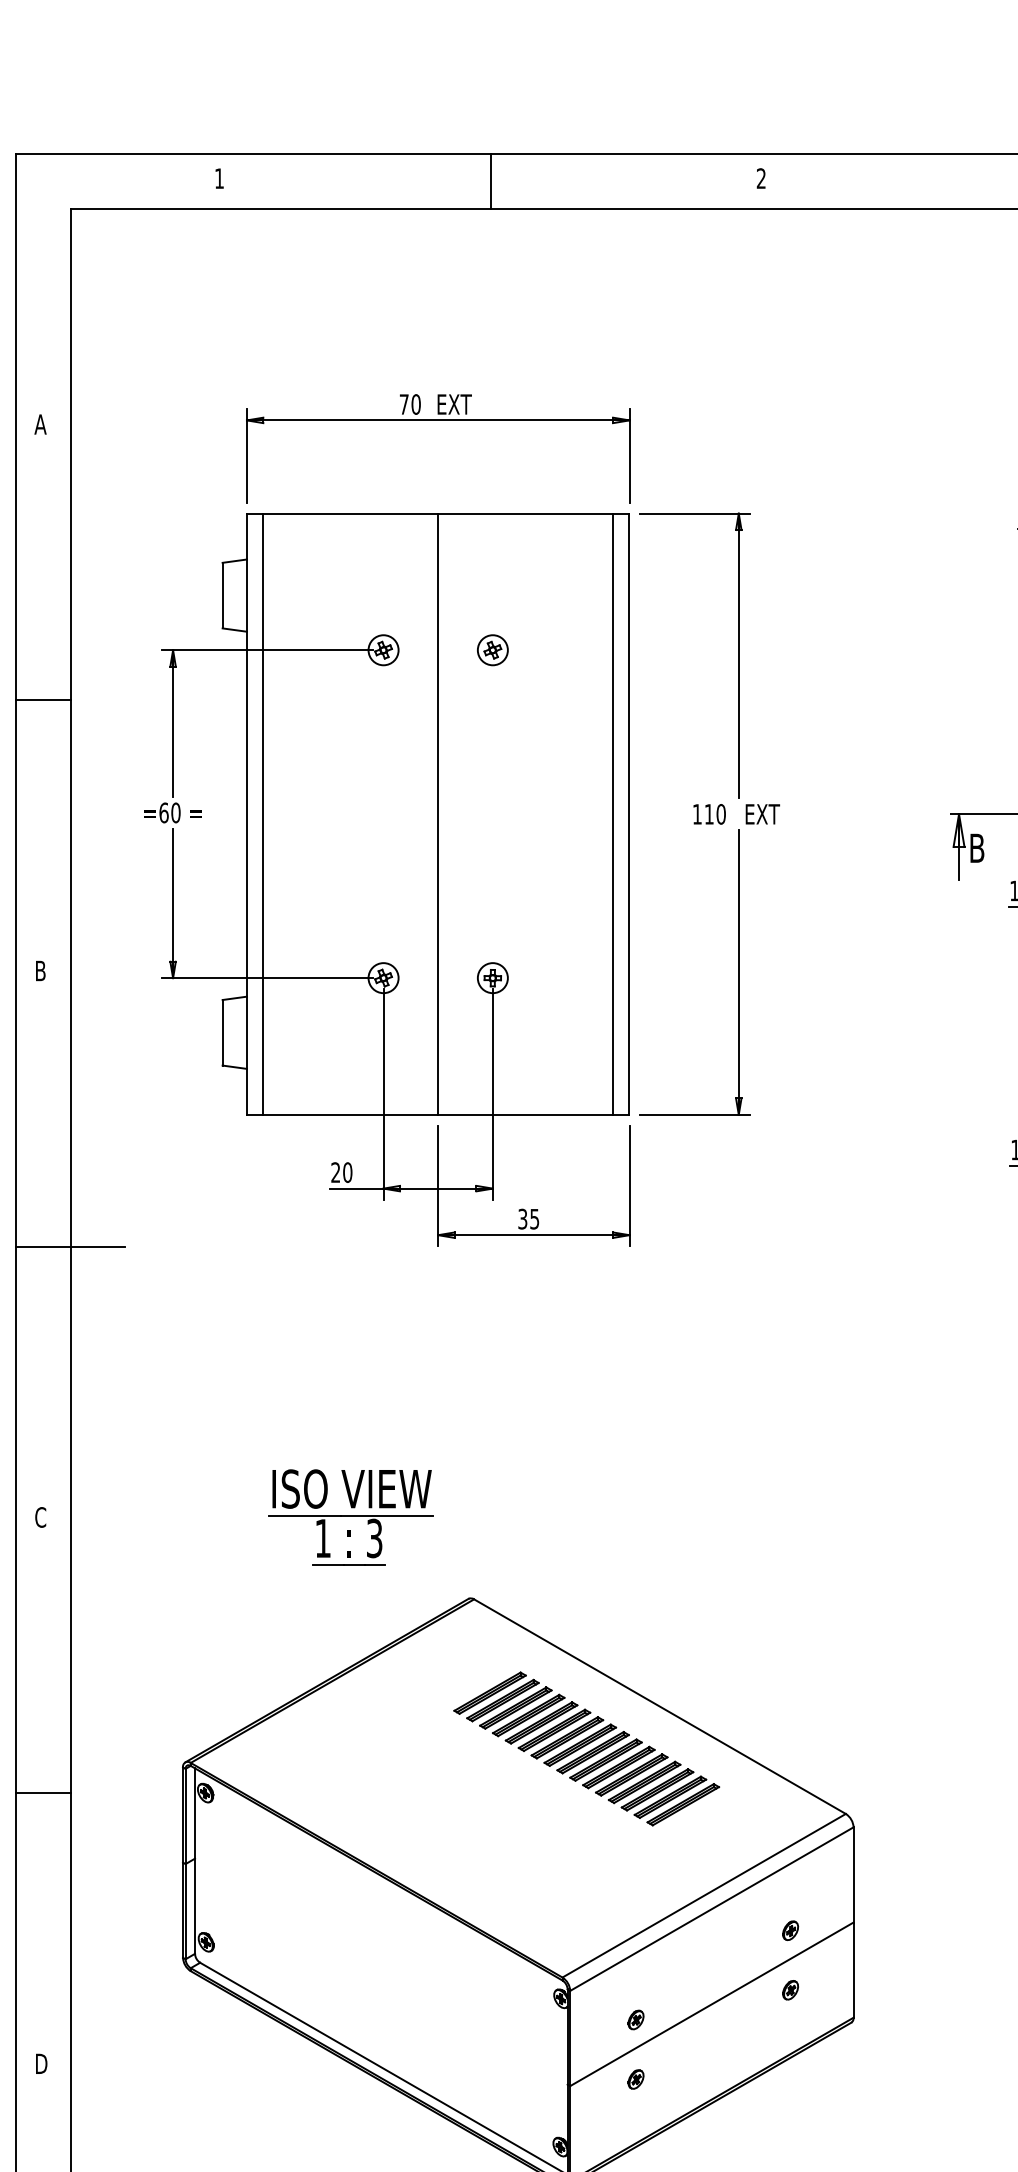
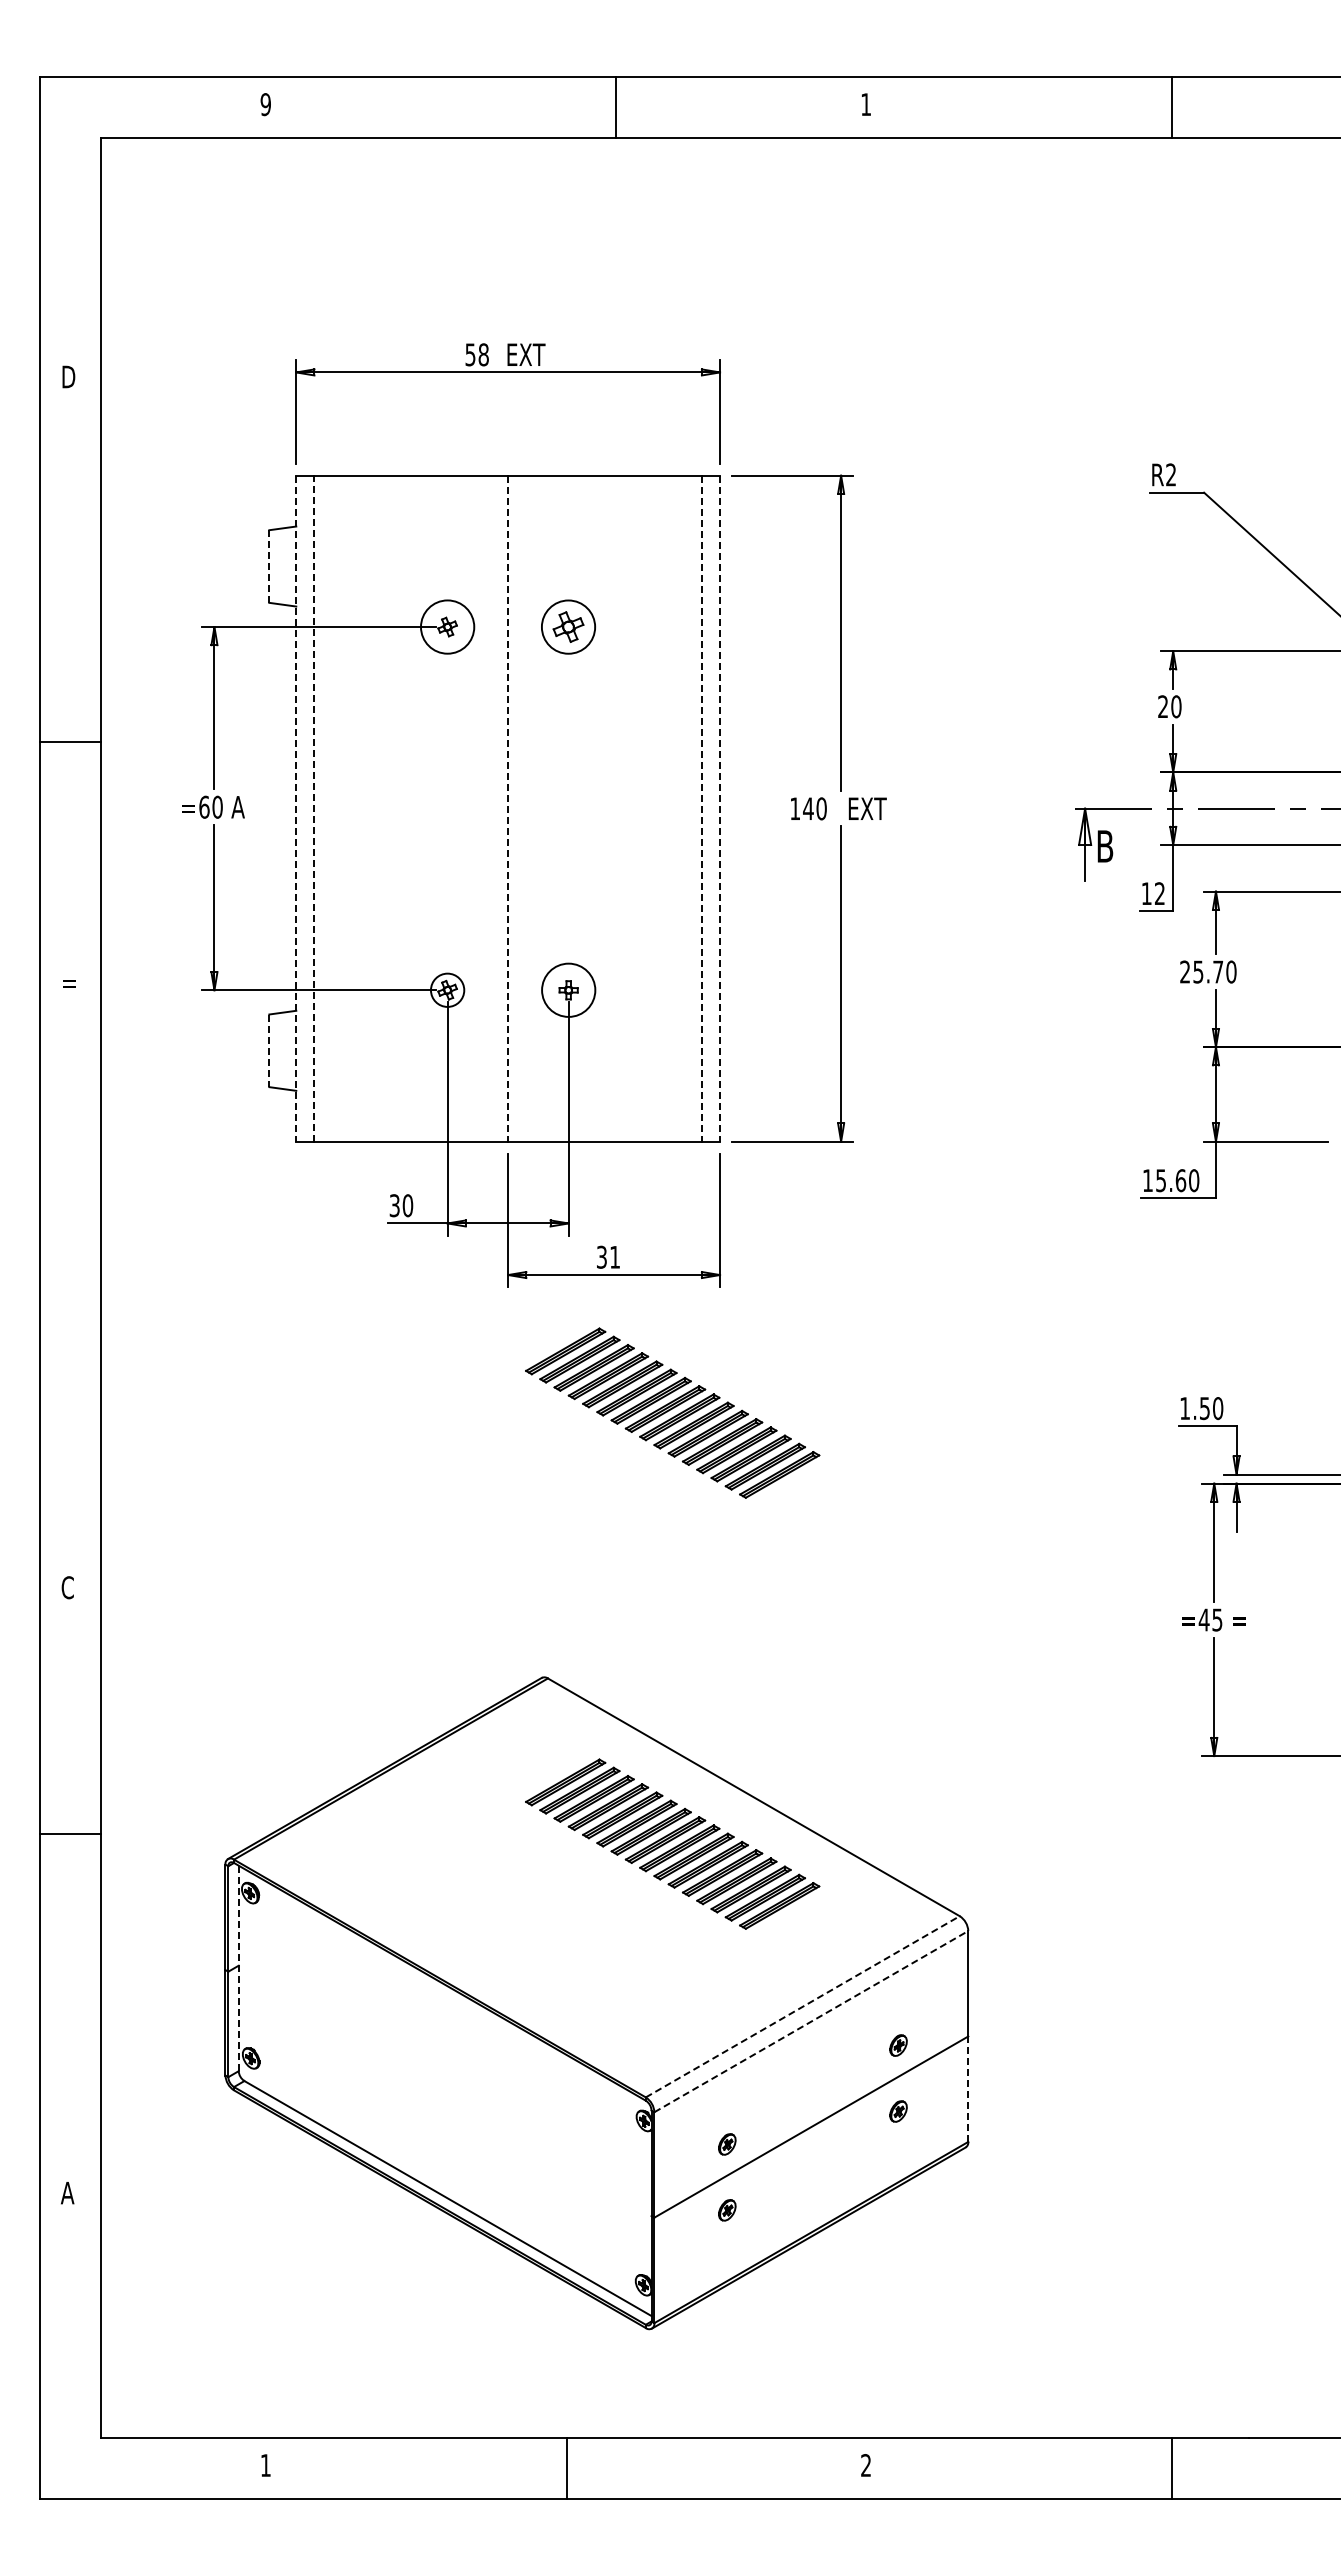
text: (219, 178) -> (265, 104), 1 -> 9
text: (760, 178) -> (865, 104), 2 -> 1
line: (491, 181) -> (616, 107), moved
text: (409, 404) -> (476, 354), 70 -> 58
text: (40, 424) -> (67, 376), A -> D
line: (222, 596) -> (269, 567), solid -> dashed
circle: (383, 649) -> (447, 626), size x1.6
part: (492, 649) -> (568, 626), size x1.6
line: (43, 700) -> (70, 741), moved
text: (194, 813) -> (238, 807), = -> A
line: (247, 814) -> (296, 808), solid -> dashed
line: (263, 814) -> (314, 808), solid -> dashed
line: (438, 814) -> (508, 808), solid -> dashed
line: (612, 814) -> (701, 808), solid -> dashed
line: (629, 814) -> (720, 808), solid -> dashed
text: (709, 814) -> (808, 808), 110 -> 140
text: (41, 971) -> (68, 982), B -> =
circle: (492, 977) -> (568, 989), size x1.6
line: (222, 1033) -> (269, 1051), solid -> dashed
text: (335, 1172) -> (394, 1205), 20 -> 30
text: (534, 1219) -> (614, 1257), 35 -> 31
line: (70, 1247) -> (100, 1288), removed
part: (586, 1359) -> (672, 1412), added
part: (350, 1517) -> (411, 1587), removed
line: (43, 1793) -> (70, 1834), moved
line: (194, 1861) -> (238, 1968), solid -> dashed
line: (704, 1895) -> (803, 2006), solid -> dashed
line: (712, 1909) -> (811, 2021), solid -> dashed
line: (853, 1970) -> (968, 2089), solid -> dashed
text: (41, 2063) -> (68, 2192), D -> A

